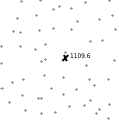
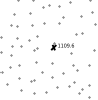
part: (96, 40) -> (79, 33), size x0.62
part: (19, 61) -> (16, 50), added

